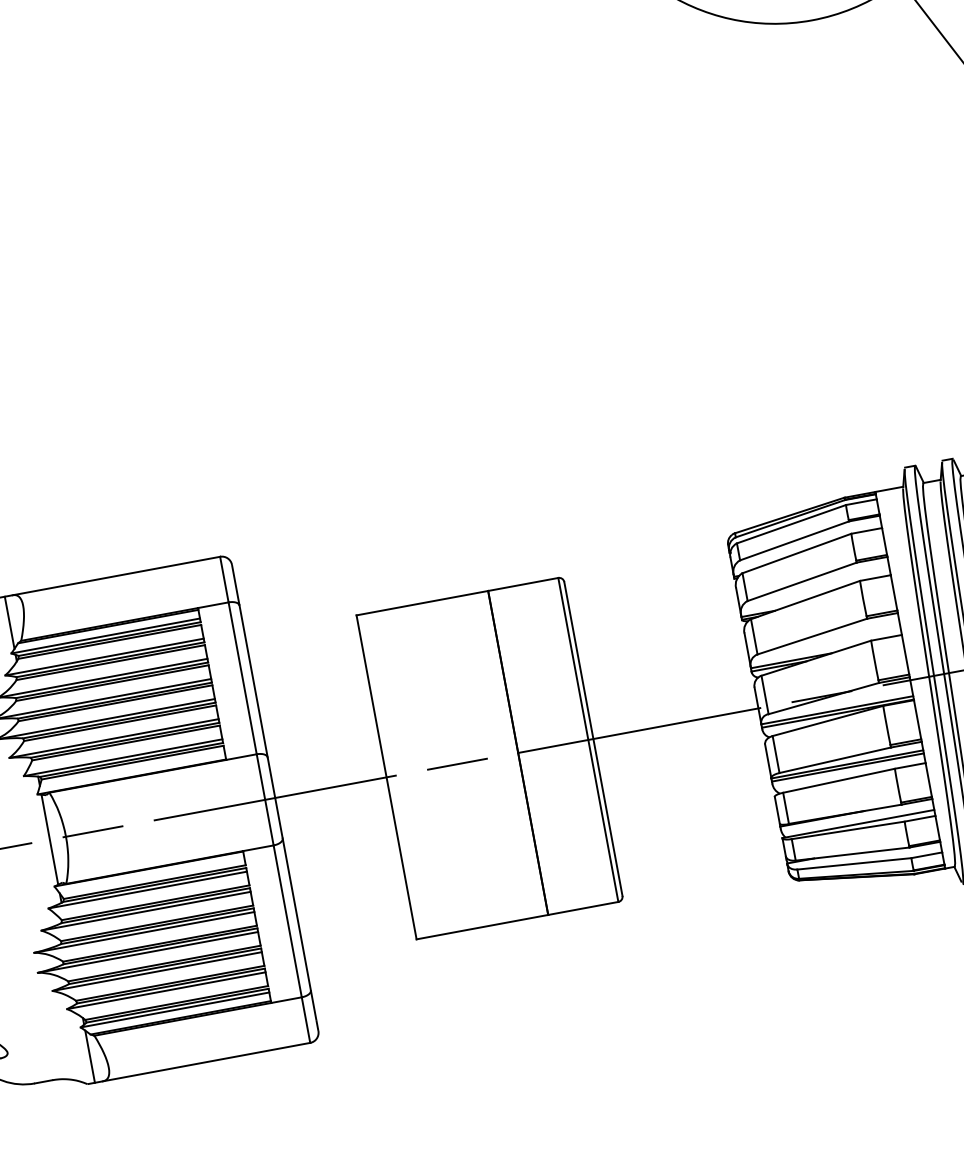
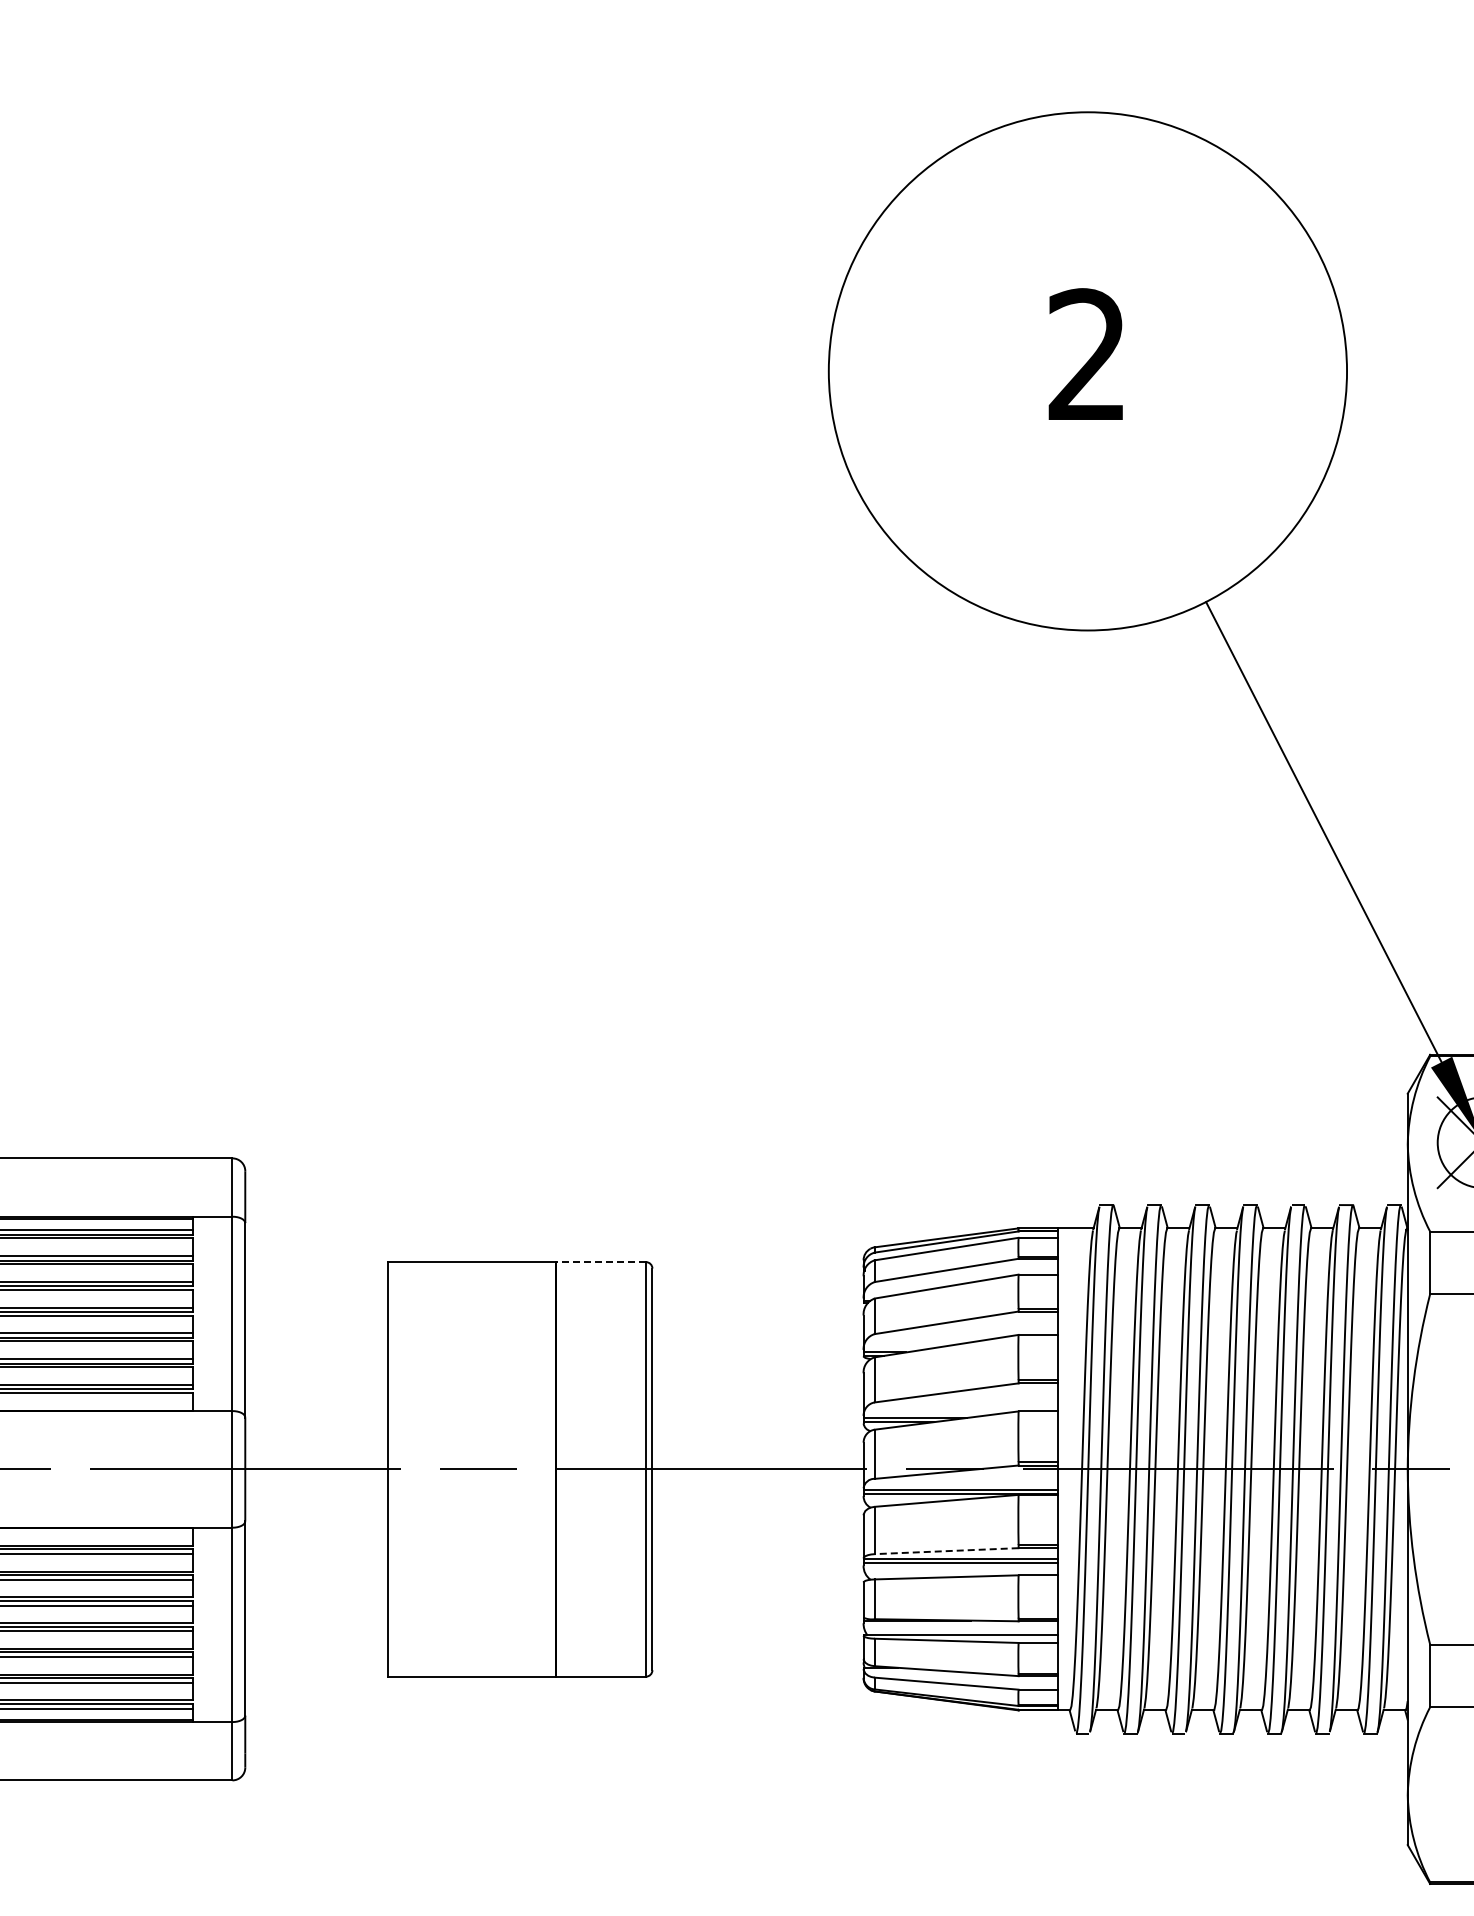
line: (523, 584) -> (601, 1262), solid -> dashed
line: (835, 760) -> (946, 1551), solid -> dashed

